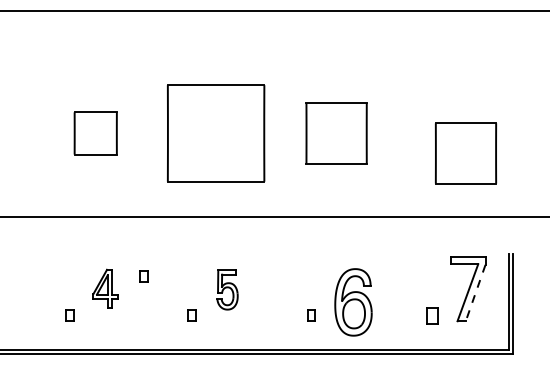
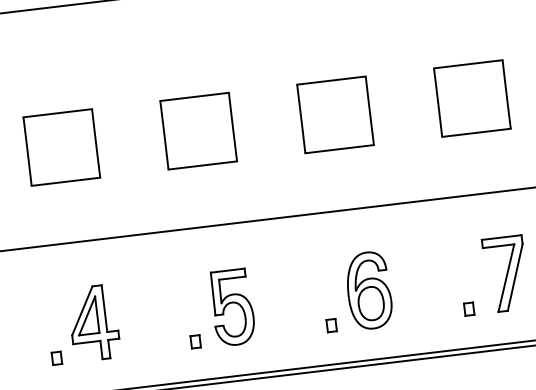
part: (95, 133) -> (61, 147), size x1.43
part: (216, 133) -> (198, 131), size x0.62
part: (465, 153) -> (471, 98), moved
part: (143, 276) -> (135, 303), removed
part: (105, 288) -> (93, 322), size x1.67
part: (227, 289) -> (232, 307), size x1.67
line: (475, 293) -> (515, 277), dashed -> solid
part: (353, 302) -> (369, 290), moved
part: (432, 315) -> (469, 308), size x0.71

